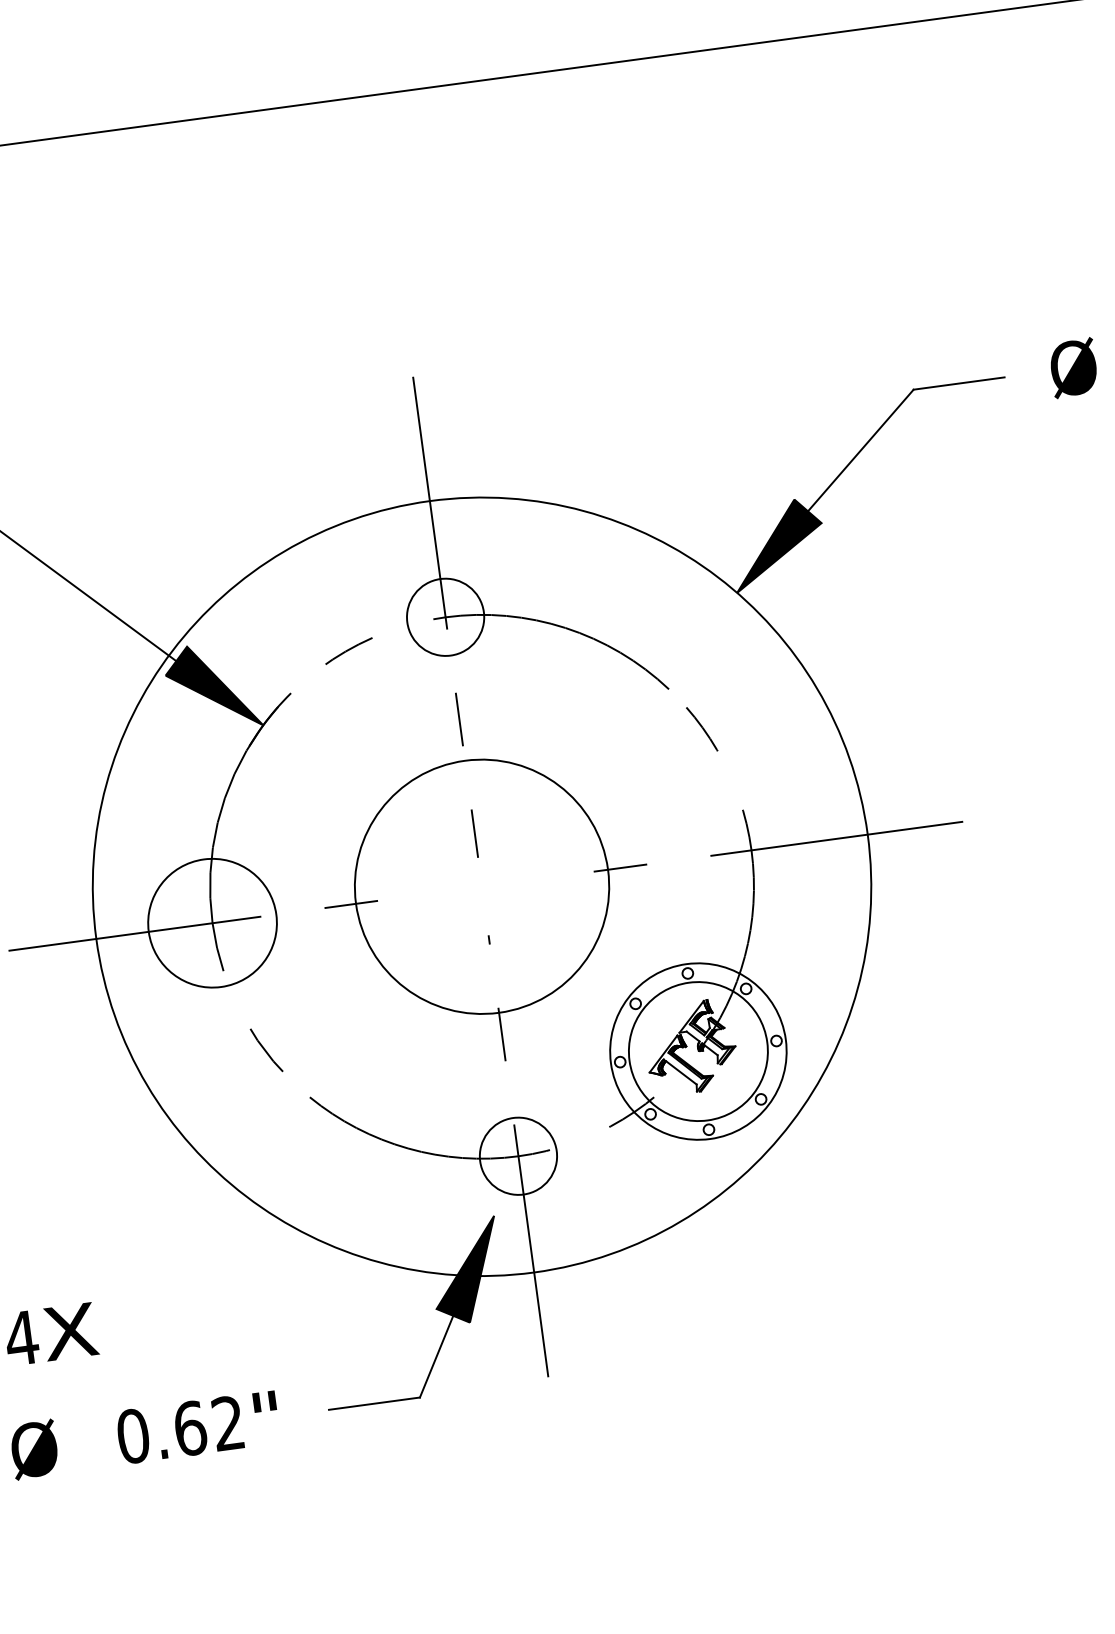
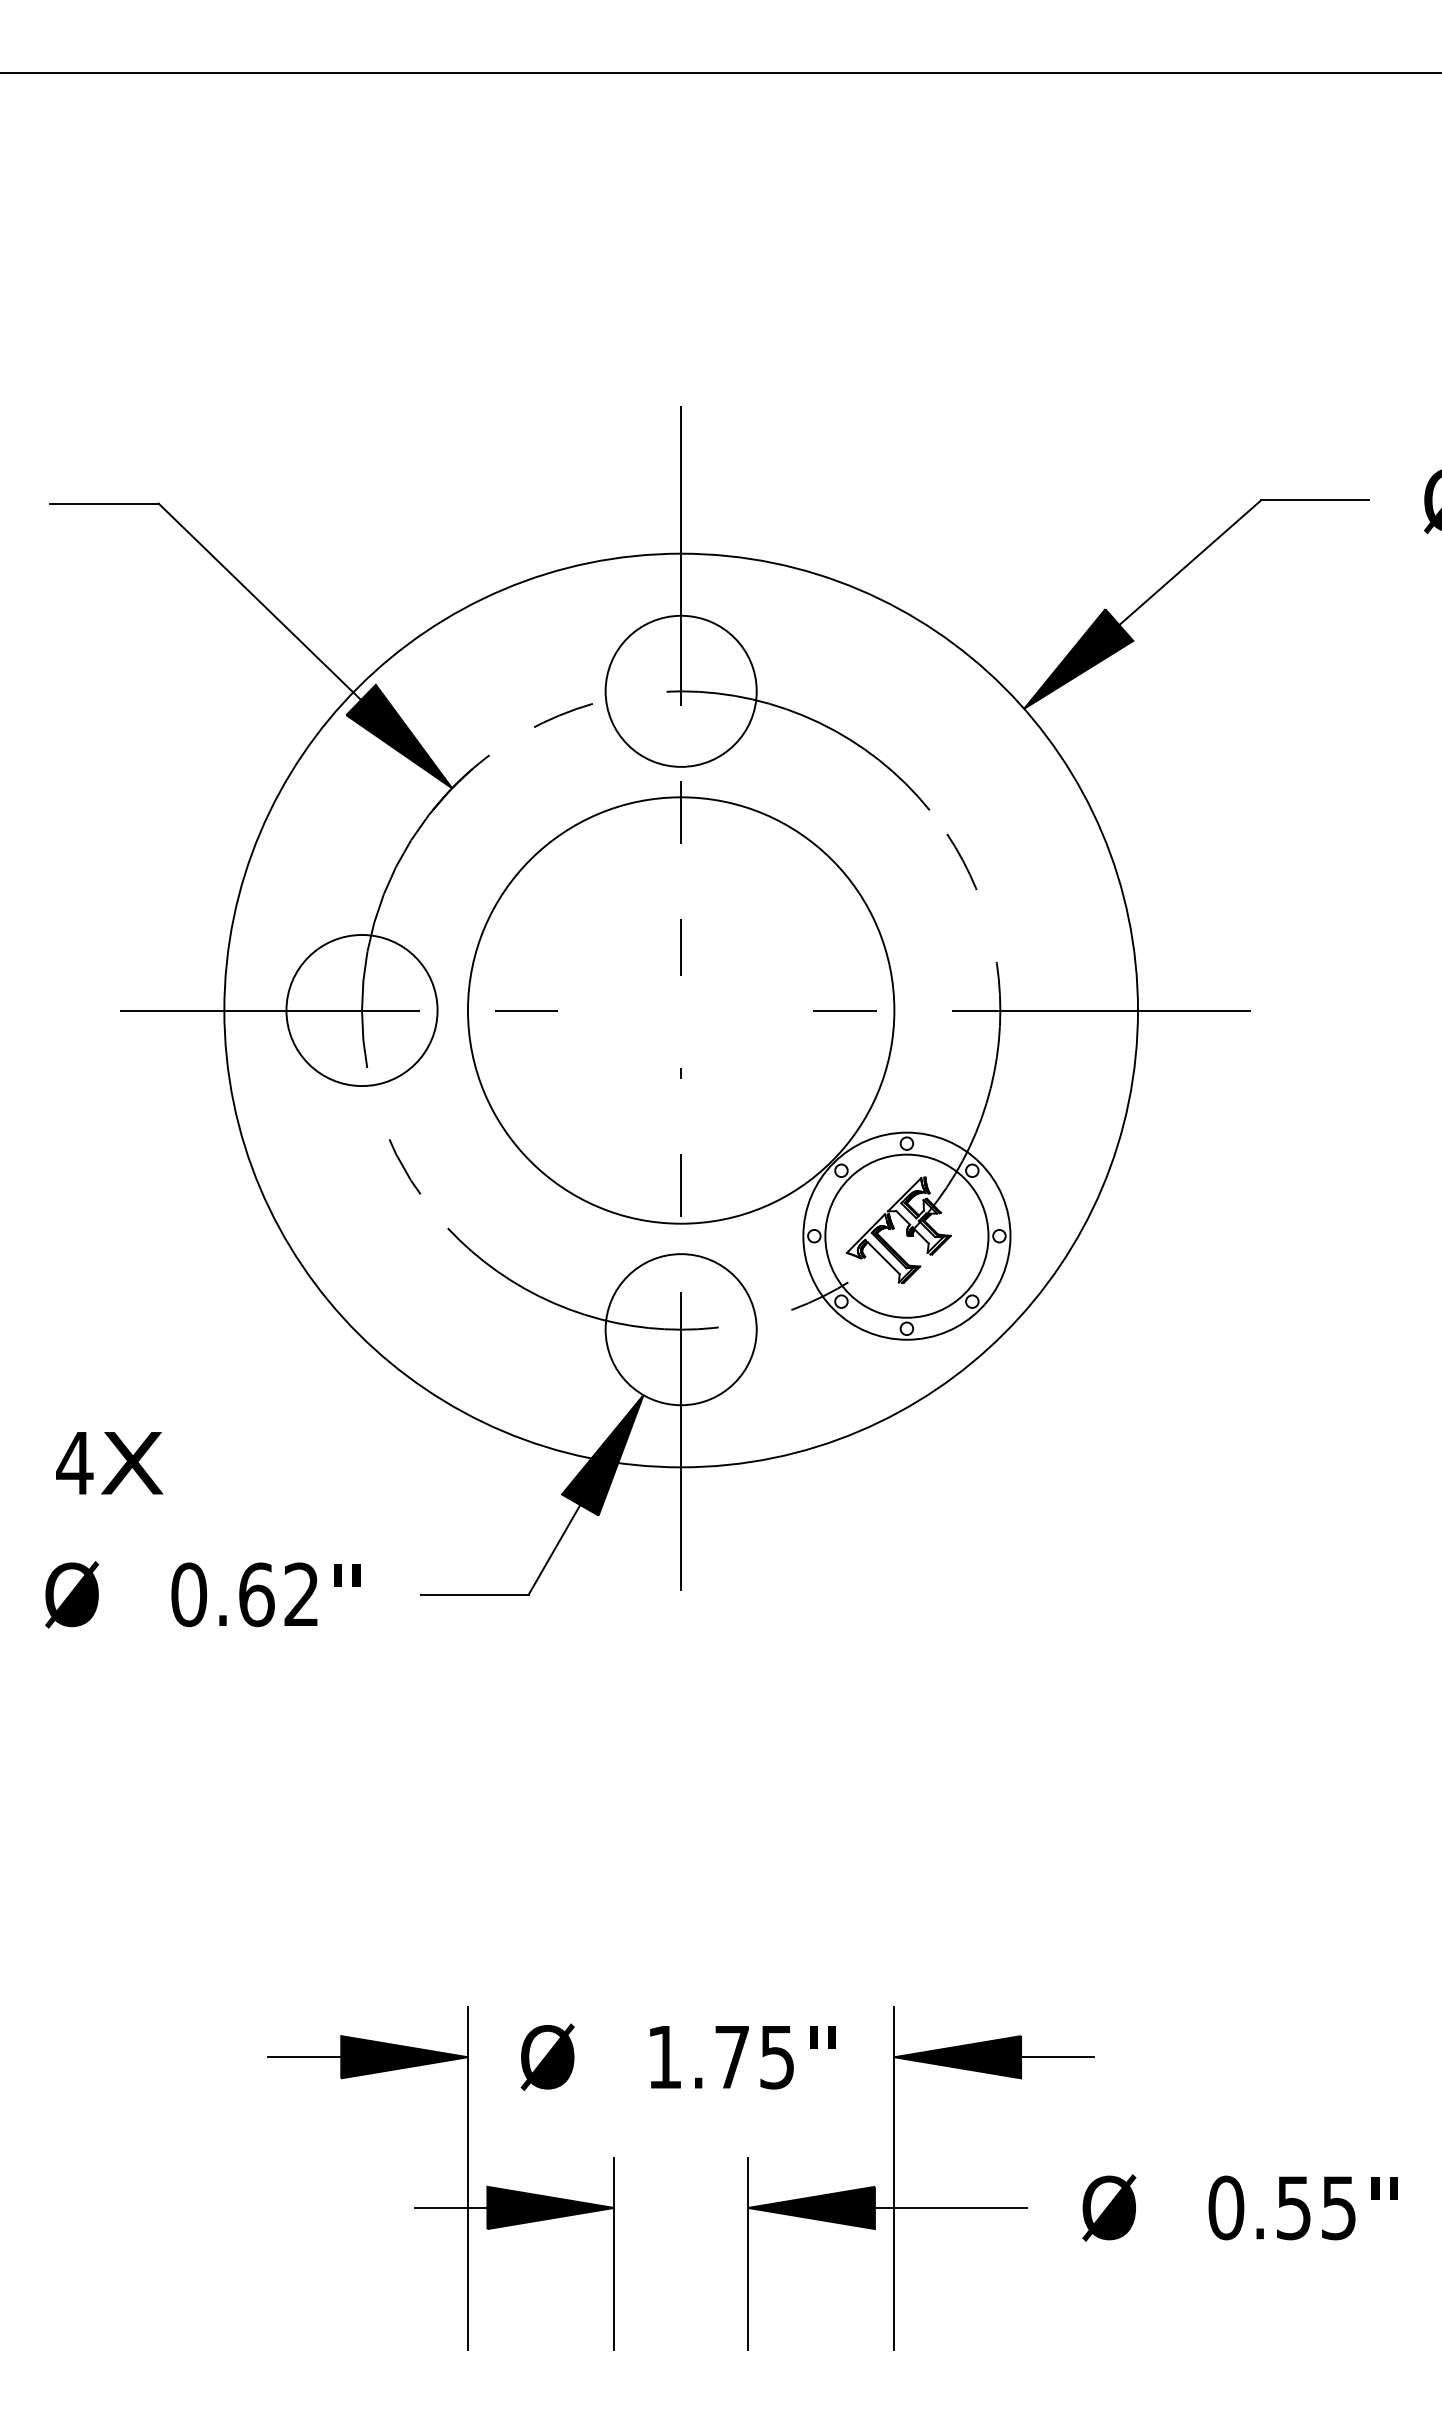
circle: (444, 616) -> (680, 690), size x1.67
circle: (481, 886) -> (680, 1010), size x1.43
circle: (517, 1156) -> (680, 1329), size x1.67

